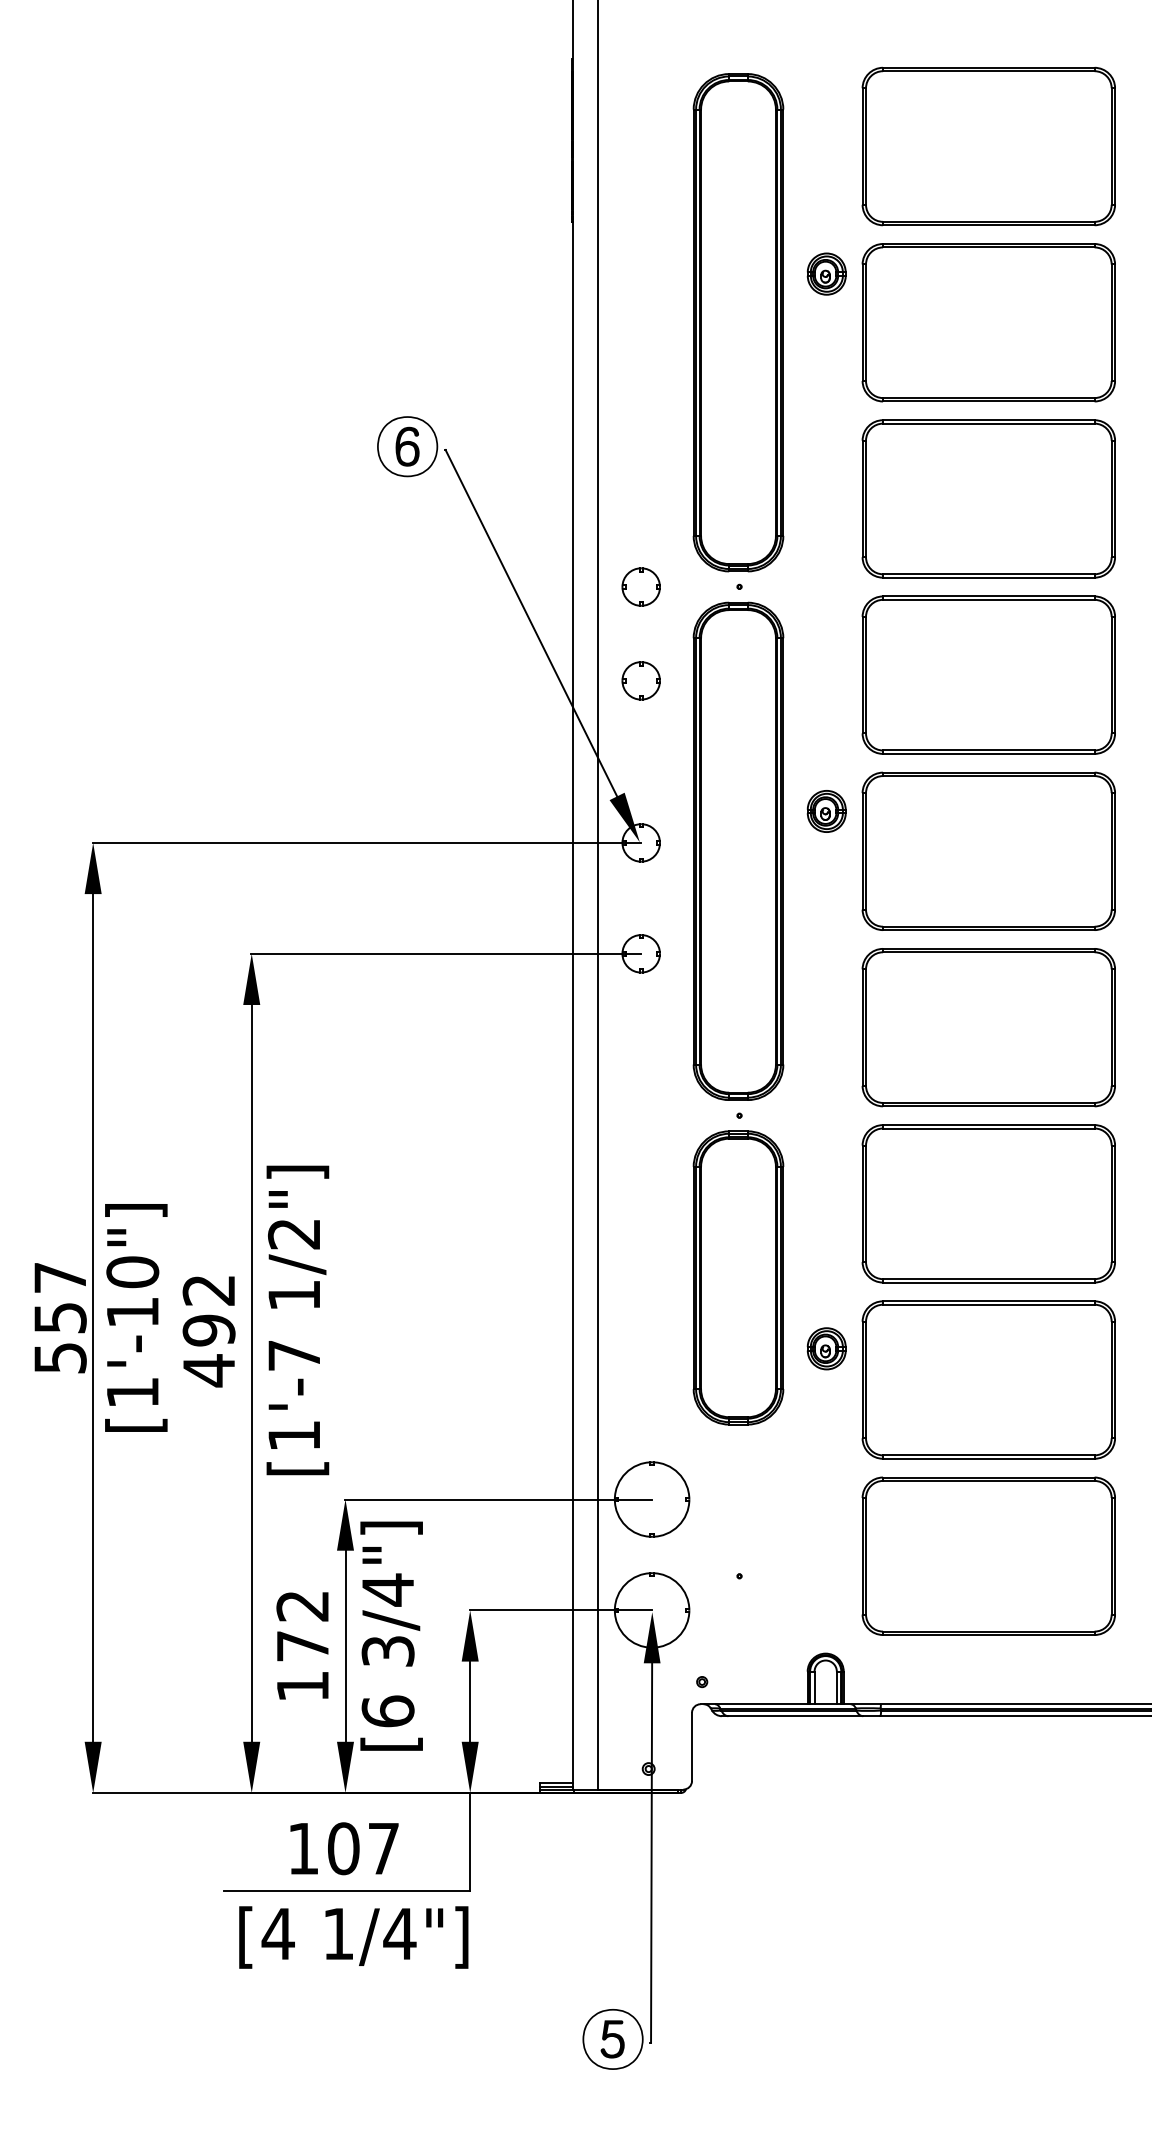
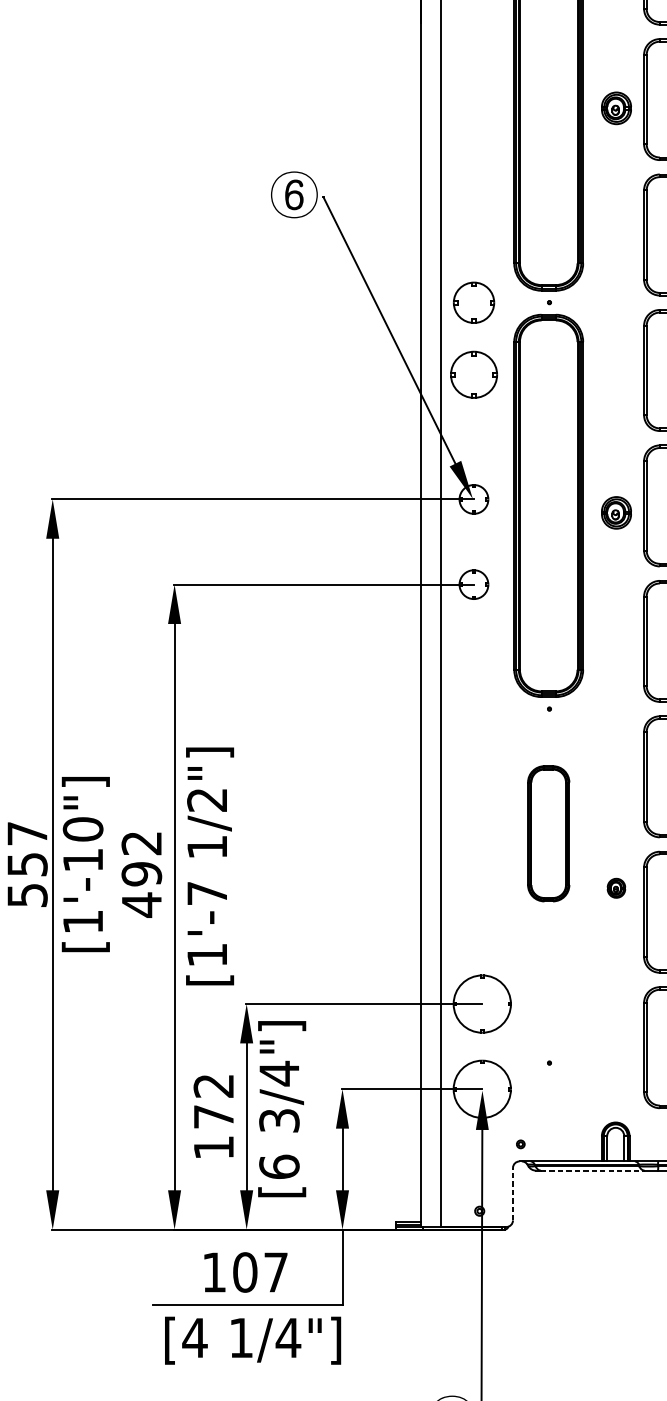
part: (826, 273) -> (616, 107), moved
part: (640, 586) -> (473, 302), size x1.4
part: (640, 680) -> (473, 374), size x1.6
part: (826, 811) -> (616, 512), moved
part: (738, 1277) -> (548, 833), size x0.6
part: (826, 1348) -> (616, 888), size x0.6
line: (796, 1716) -> (593, 1170), solid -> dashed
line: (692, 1746) -> (513, 1193), solid -> dashed

